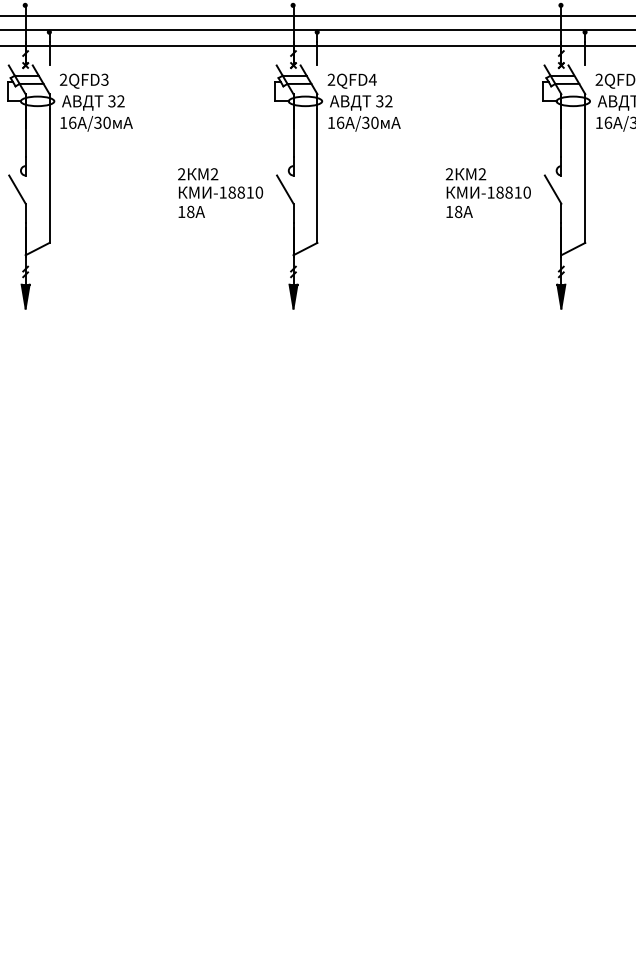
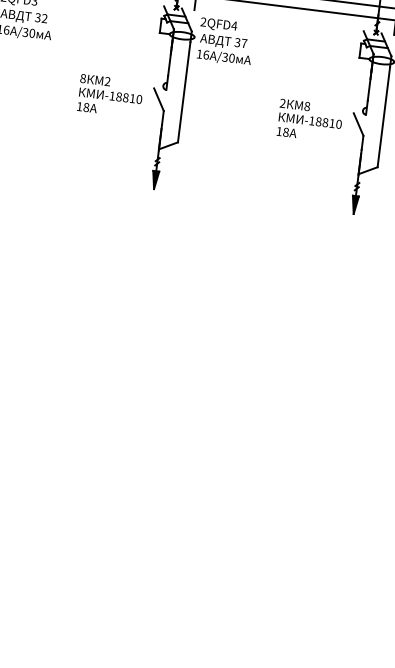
text: (388, 101) -> (244, 43), 32 -> 37
text: (181, 174) -> (83, 78), 2 -> 8
text: (482, 174) -> (307, 106), 2 -> 8

